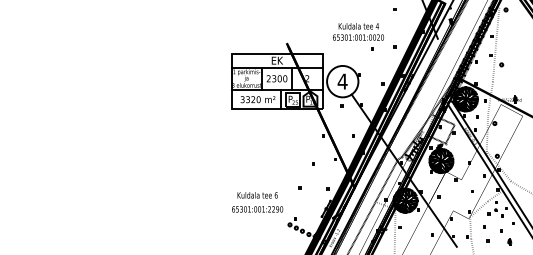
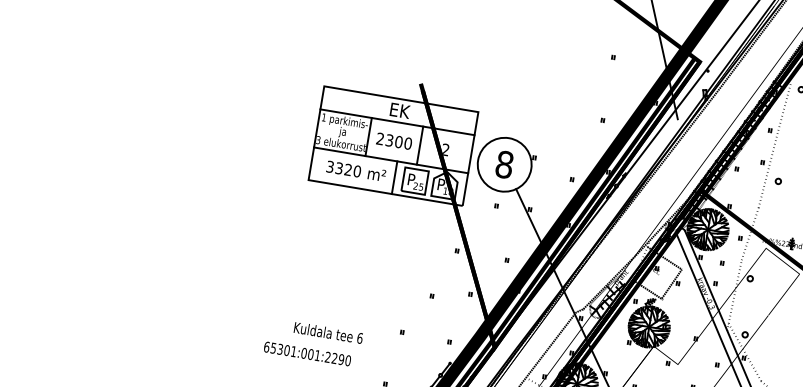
part: (358, 36) -> (544, 92), removed
text: (342, 81) -> (504, 164), 4 -> 8
text: (257, 209) -> (307, 354), moved

